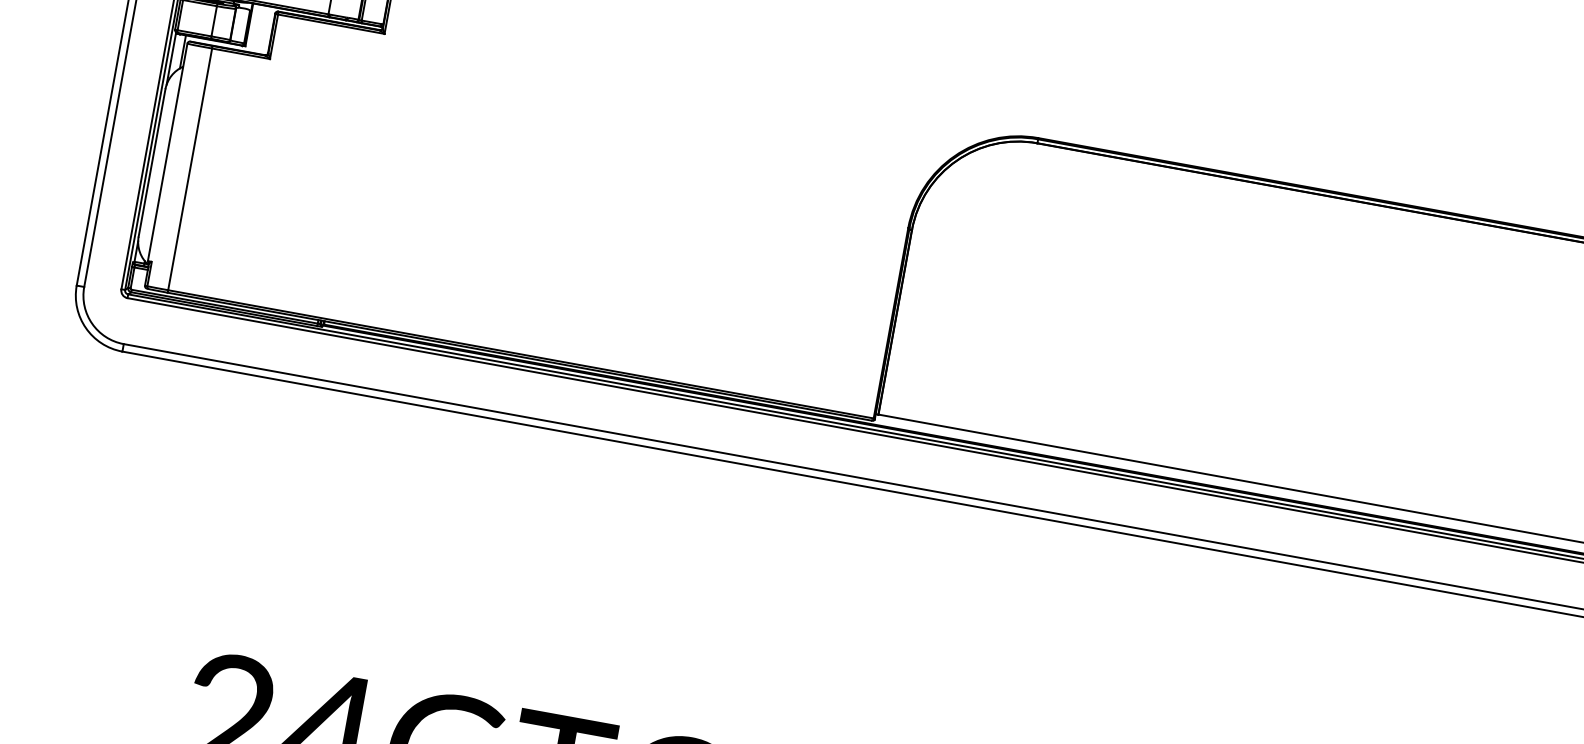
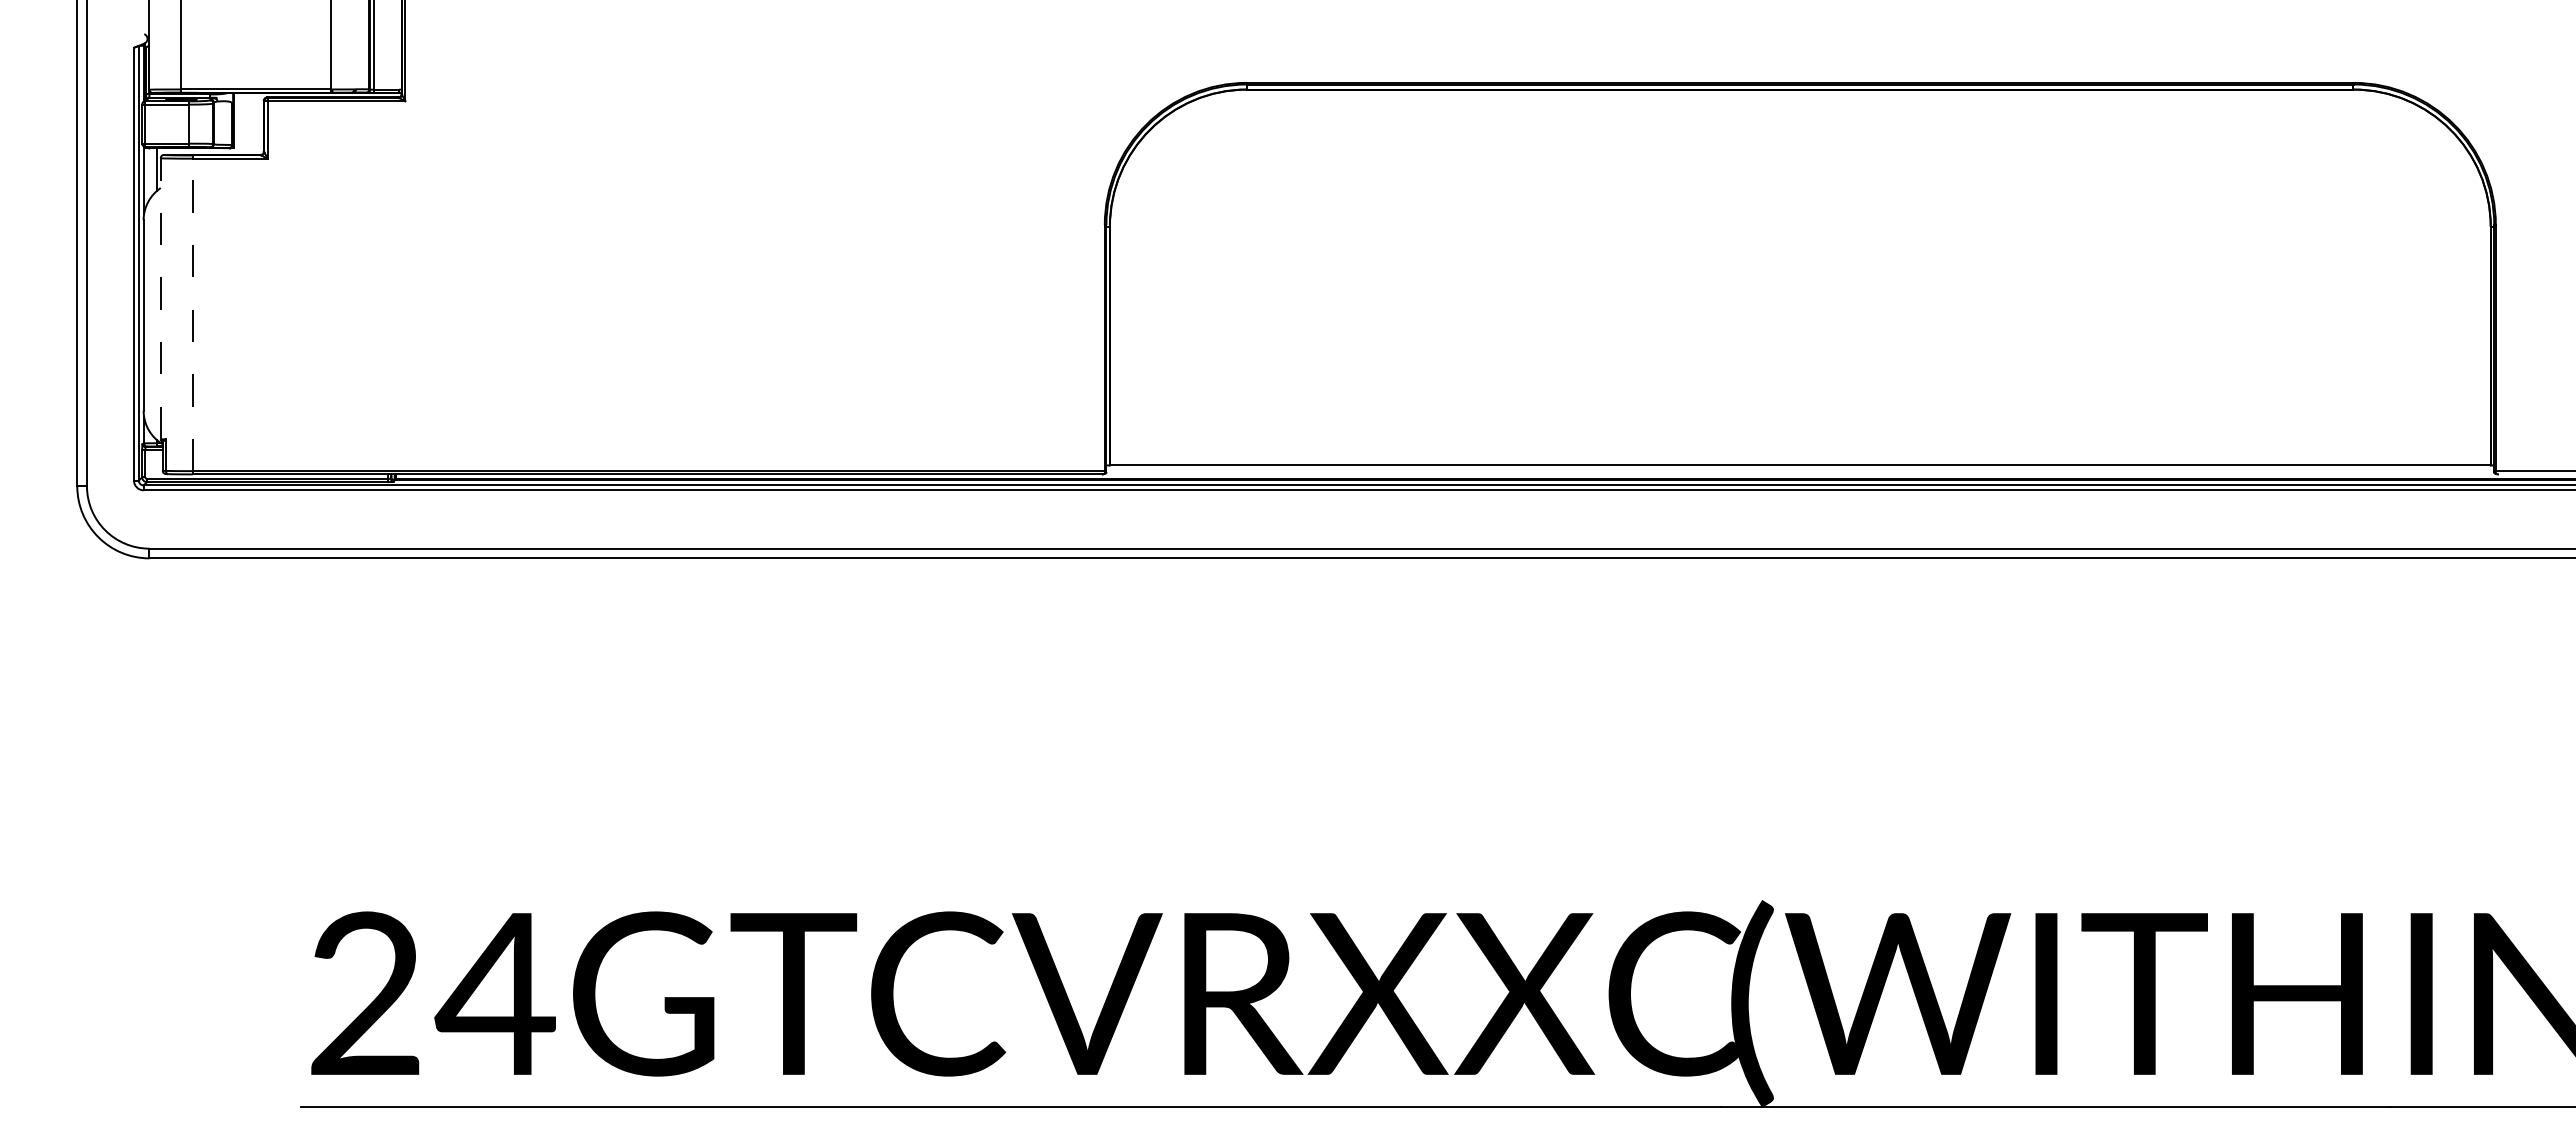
line: (167, 152) -> (160, 298), solid -> dashed
line: (190, 169) -> (192, 314), solid -> dashed

